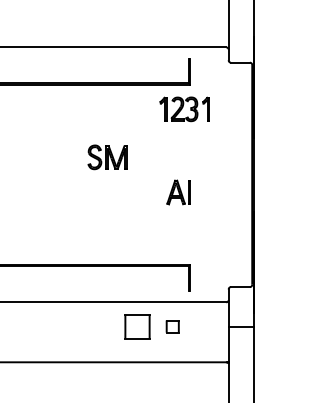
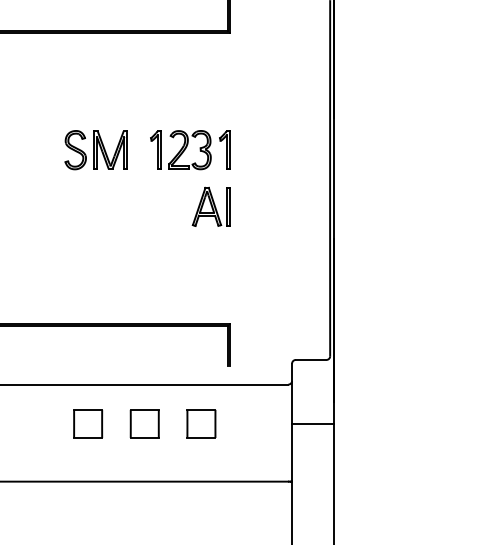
part: (184, 109) -> (189, 150), moved
part: (102, 326) -> (87, 423), added
part: (137, 326) -> (144, 423), size x0.71
part: (172, 326) -> (201, 423), size x1.43

